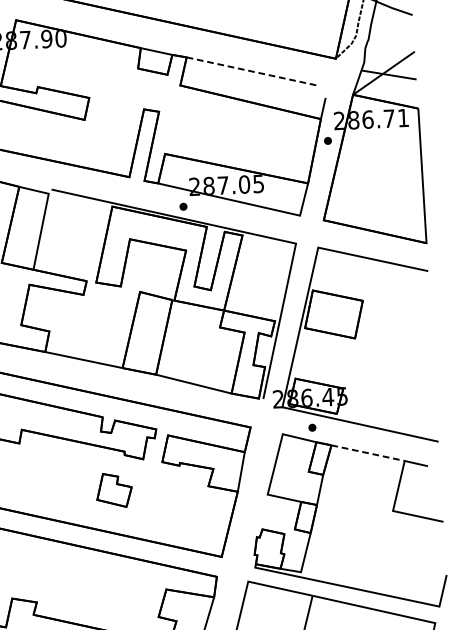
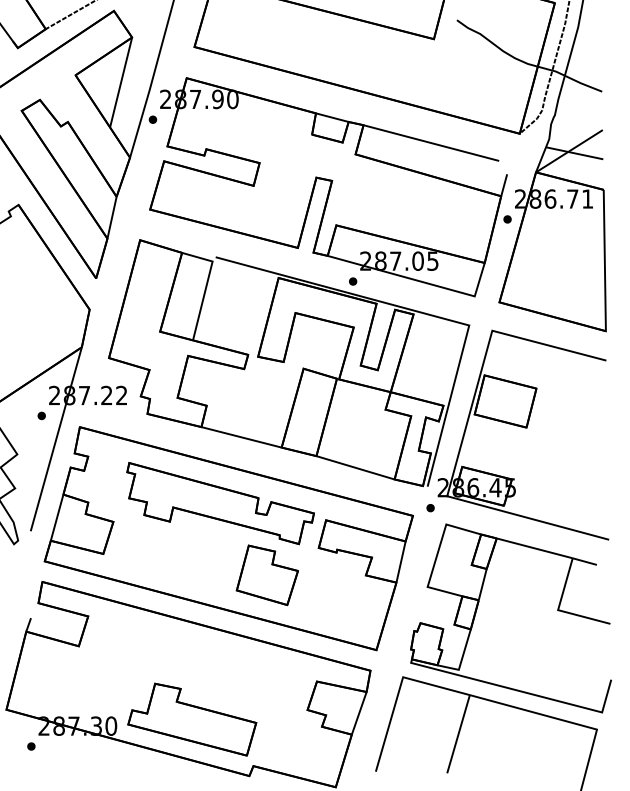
line: (252, 71) -> (431, 143), dashed -> solid
part: (312, 428) -> (430, 508), moved
line: (368, 453) -> (535, 548), dashed -> solid
part: (113, 490) -> (266, 575), size x1.67

